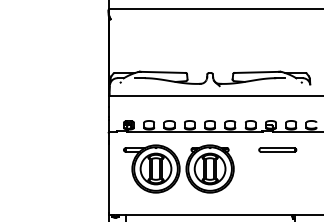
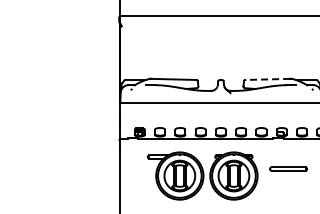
line: (256, 72) -> (267, 79), solid -> dashed
part: (277, 149) -> (288, 168), moved
part: (178, 168) -> (202, 175), moved

